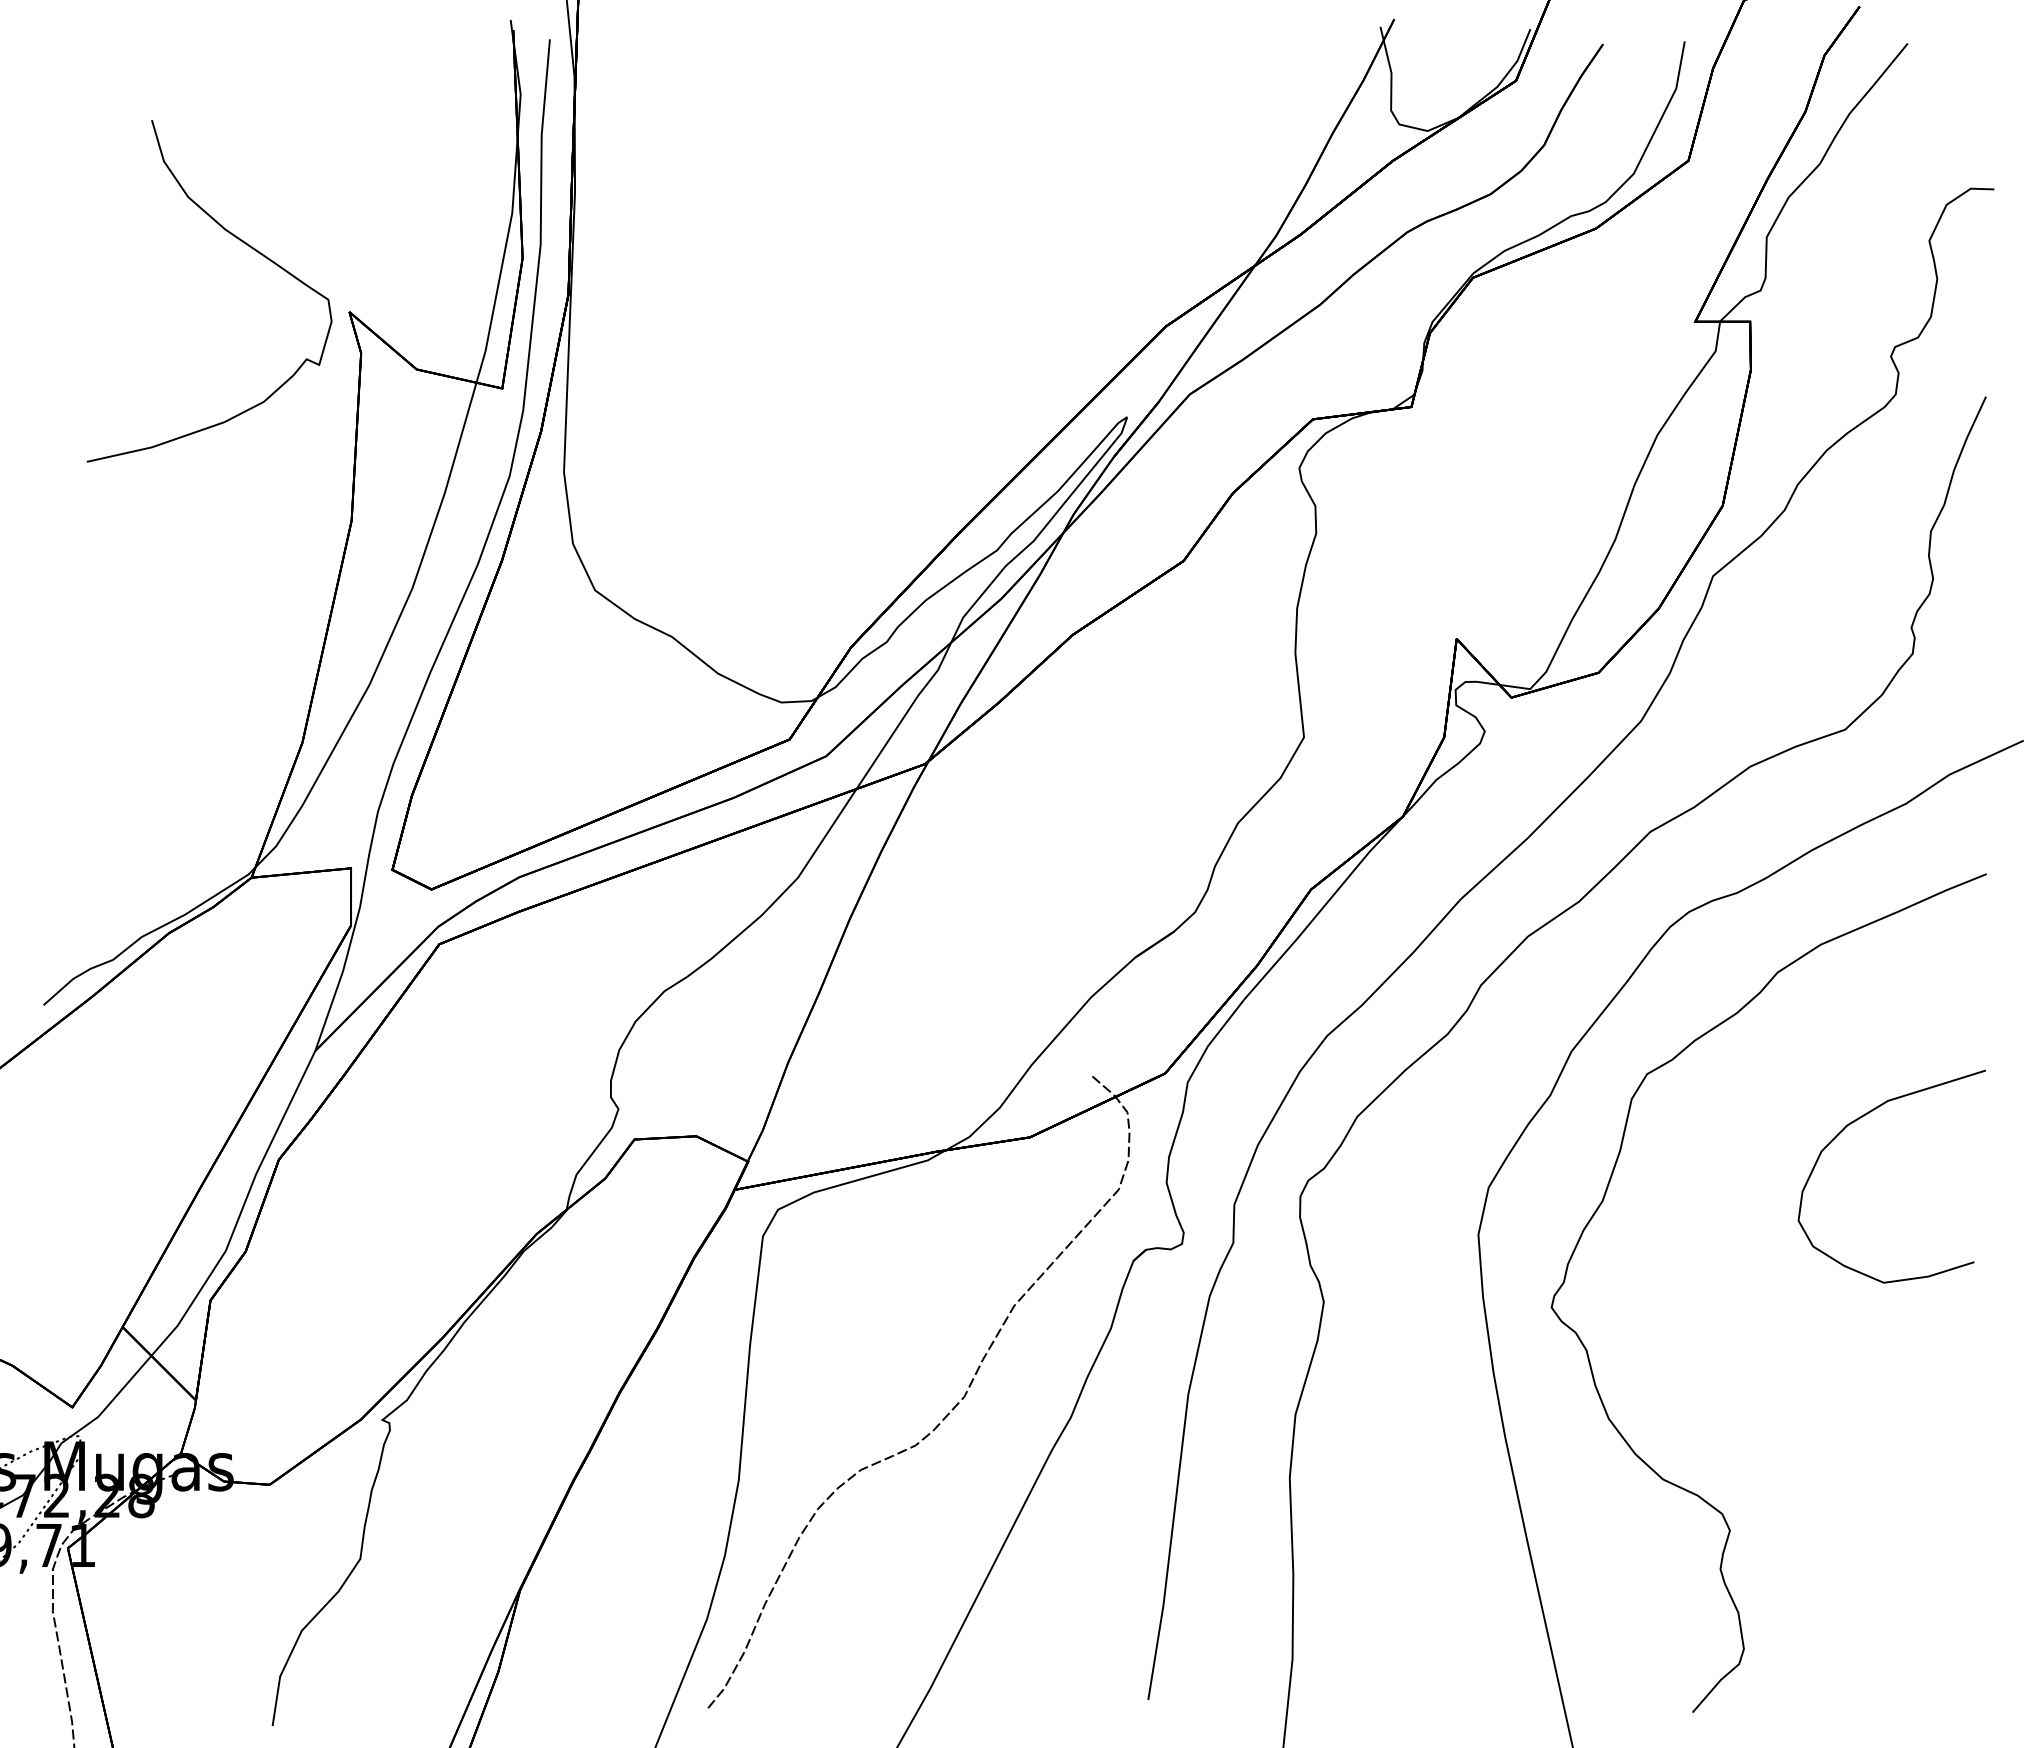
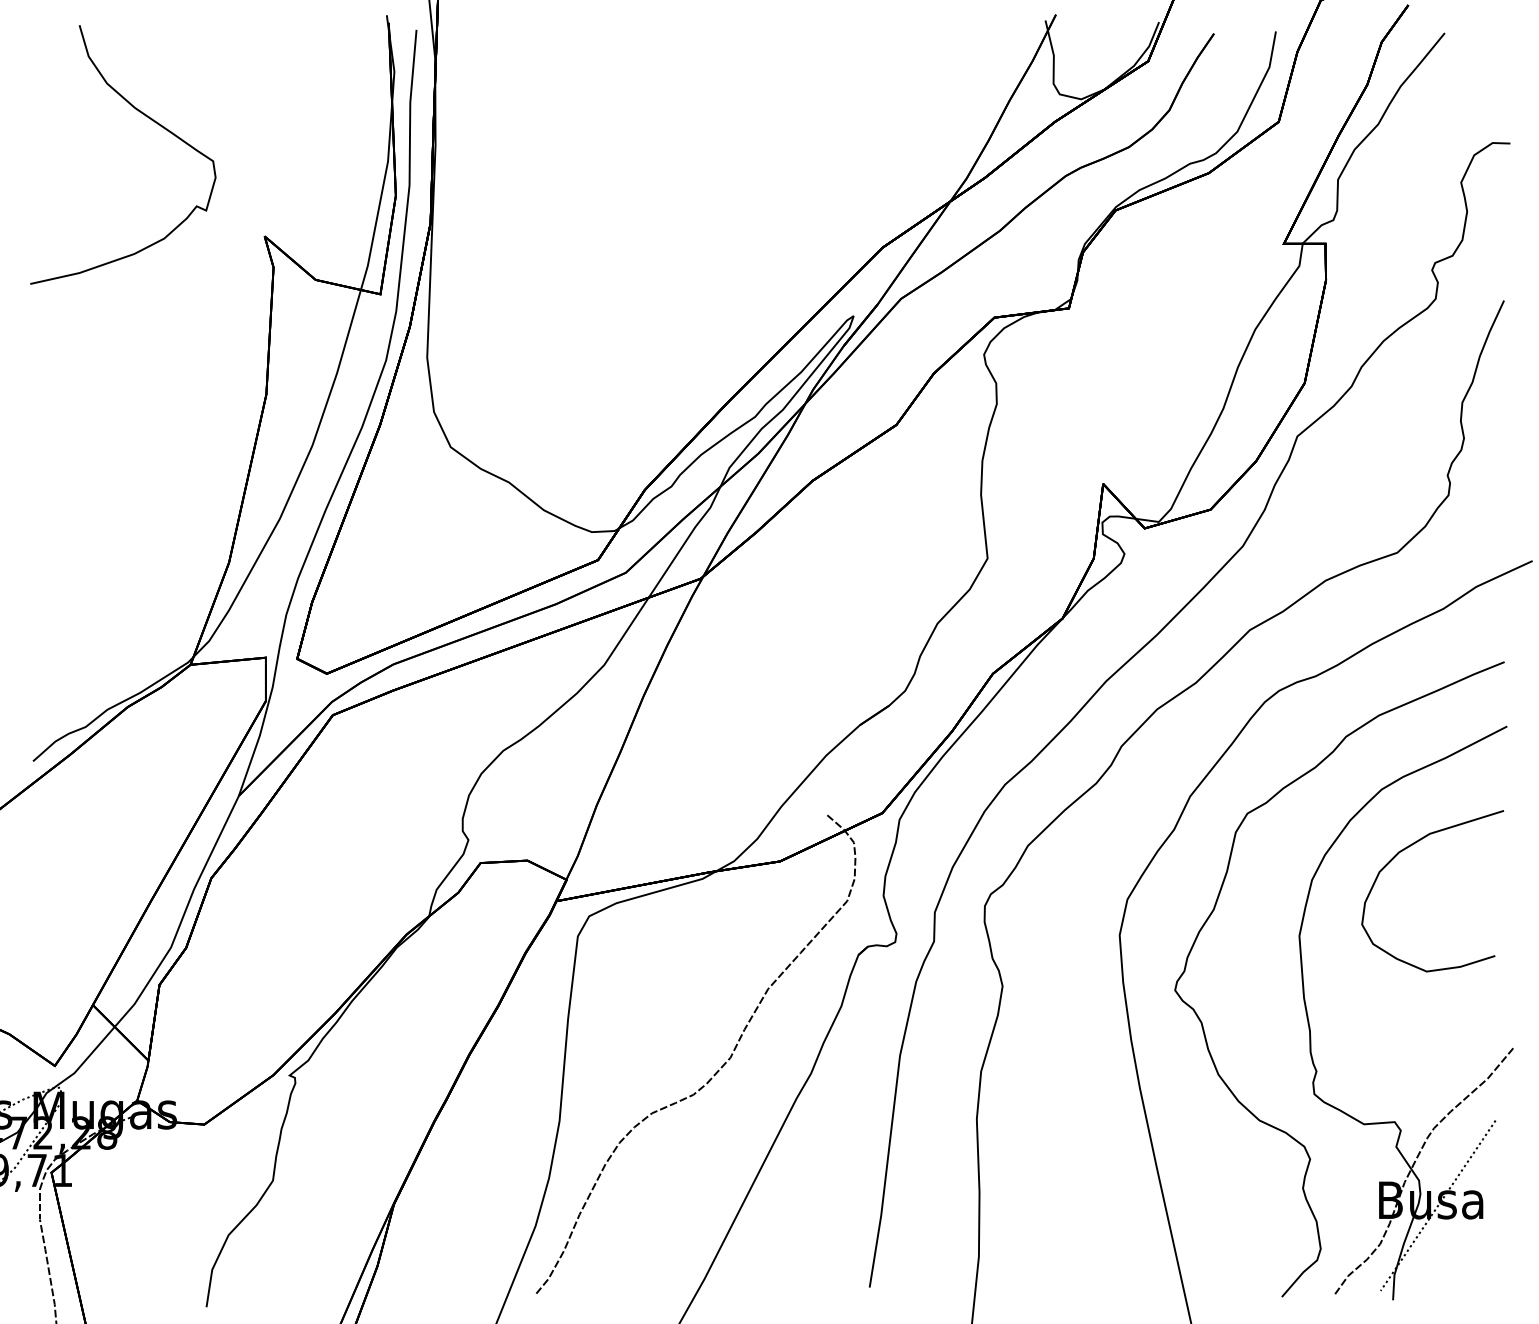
curve: (242, 242) -> (148, 117), moved
part: (1730, 1358) -> (1310, 1028), added

